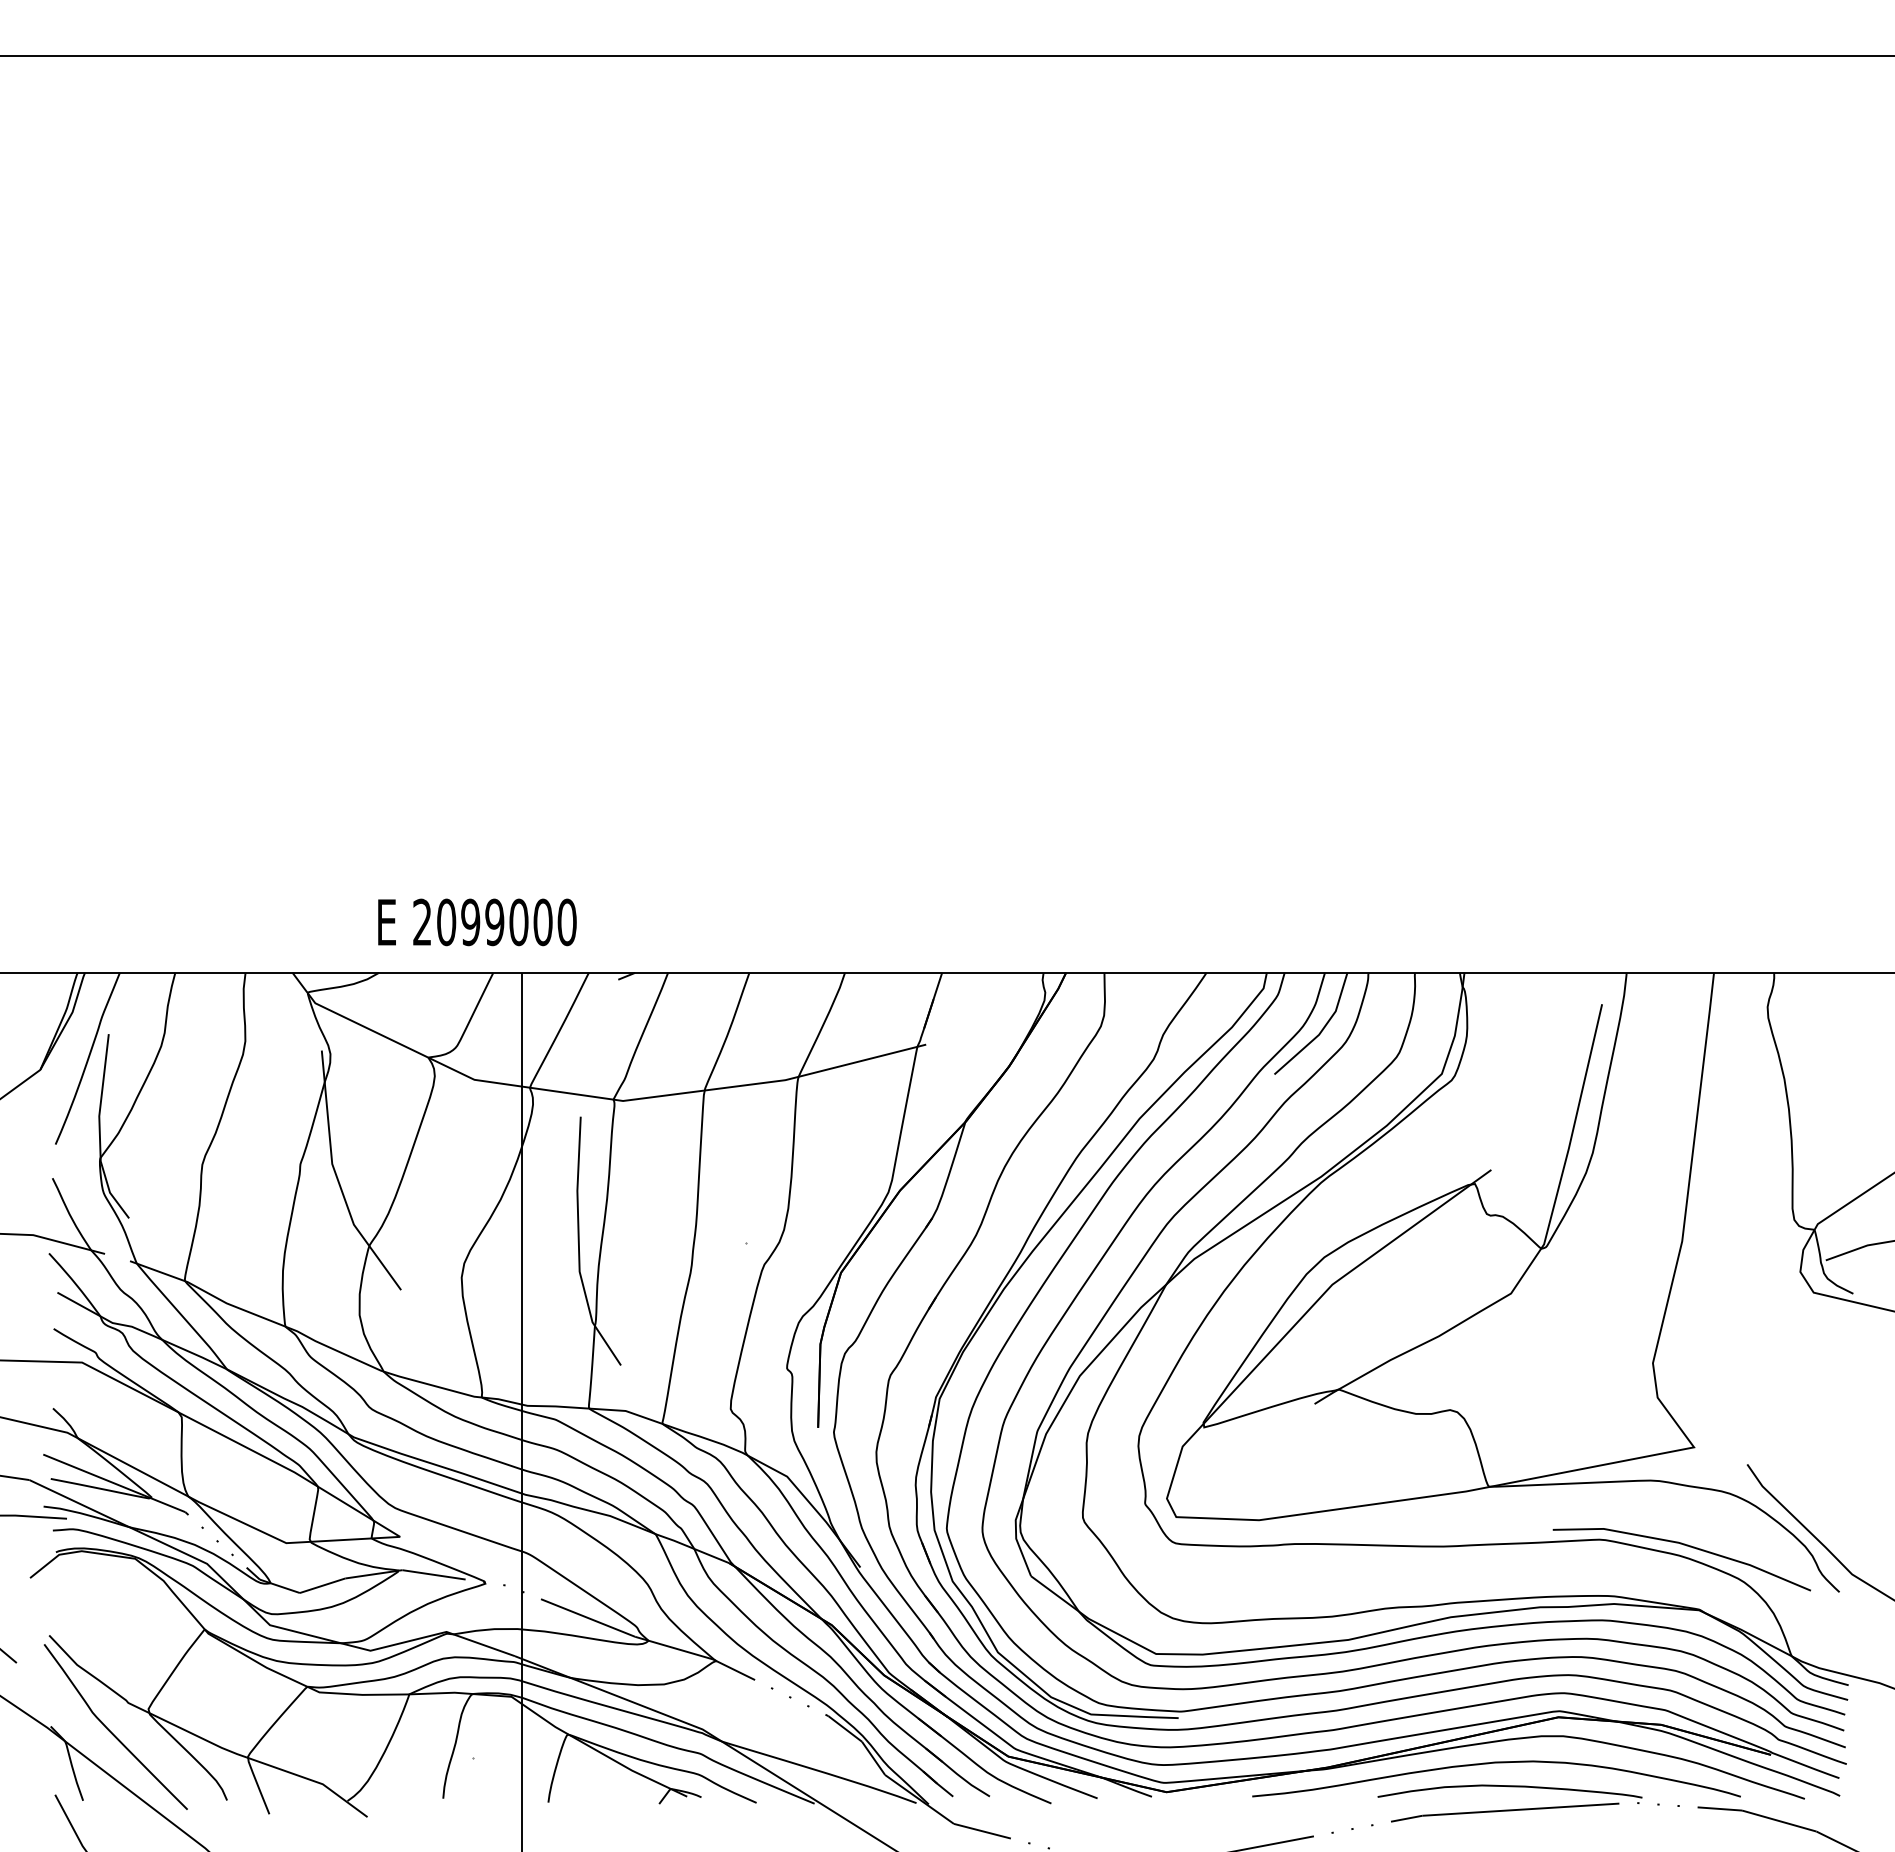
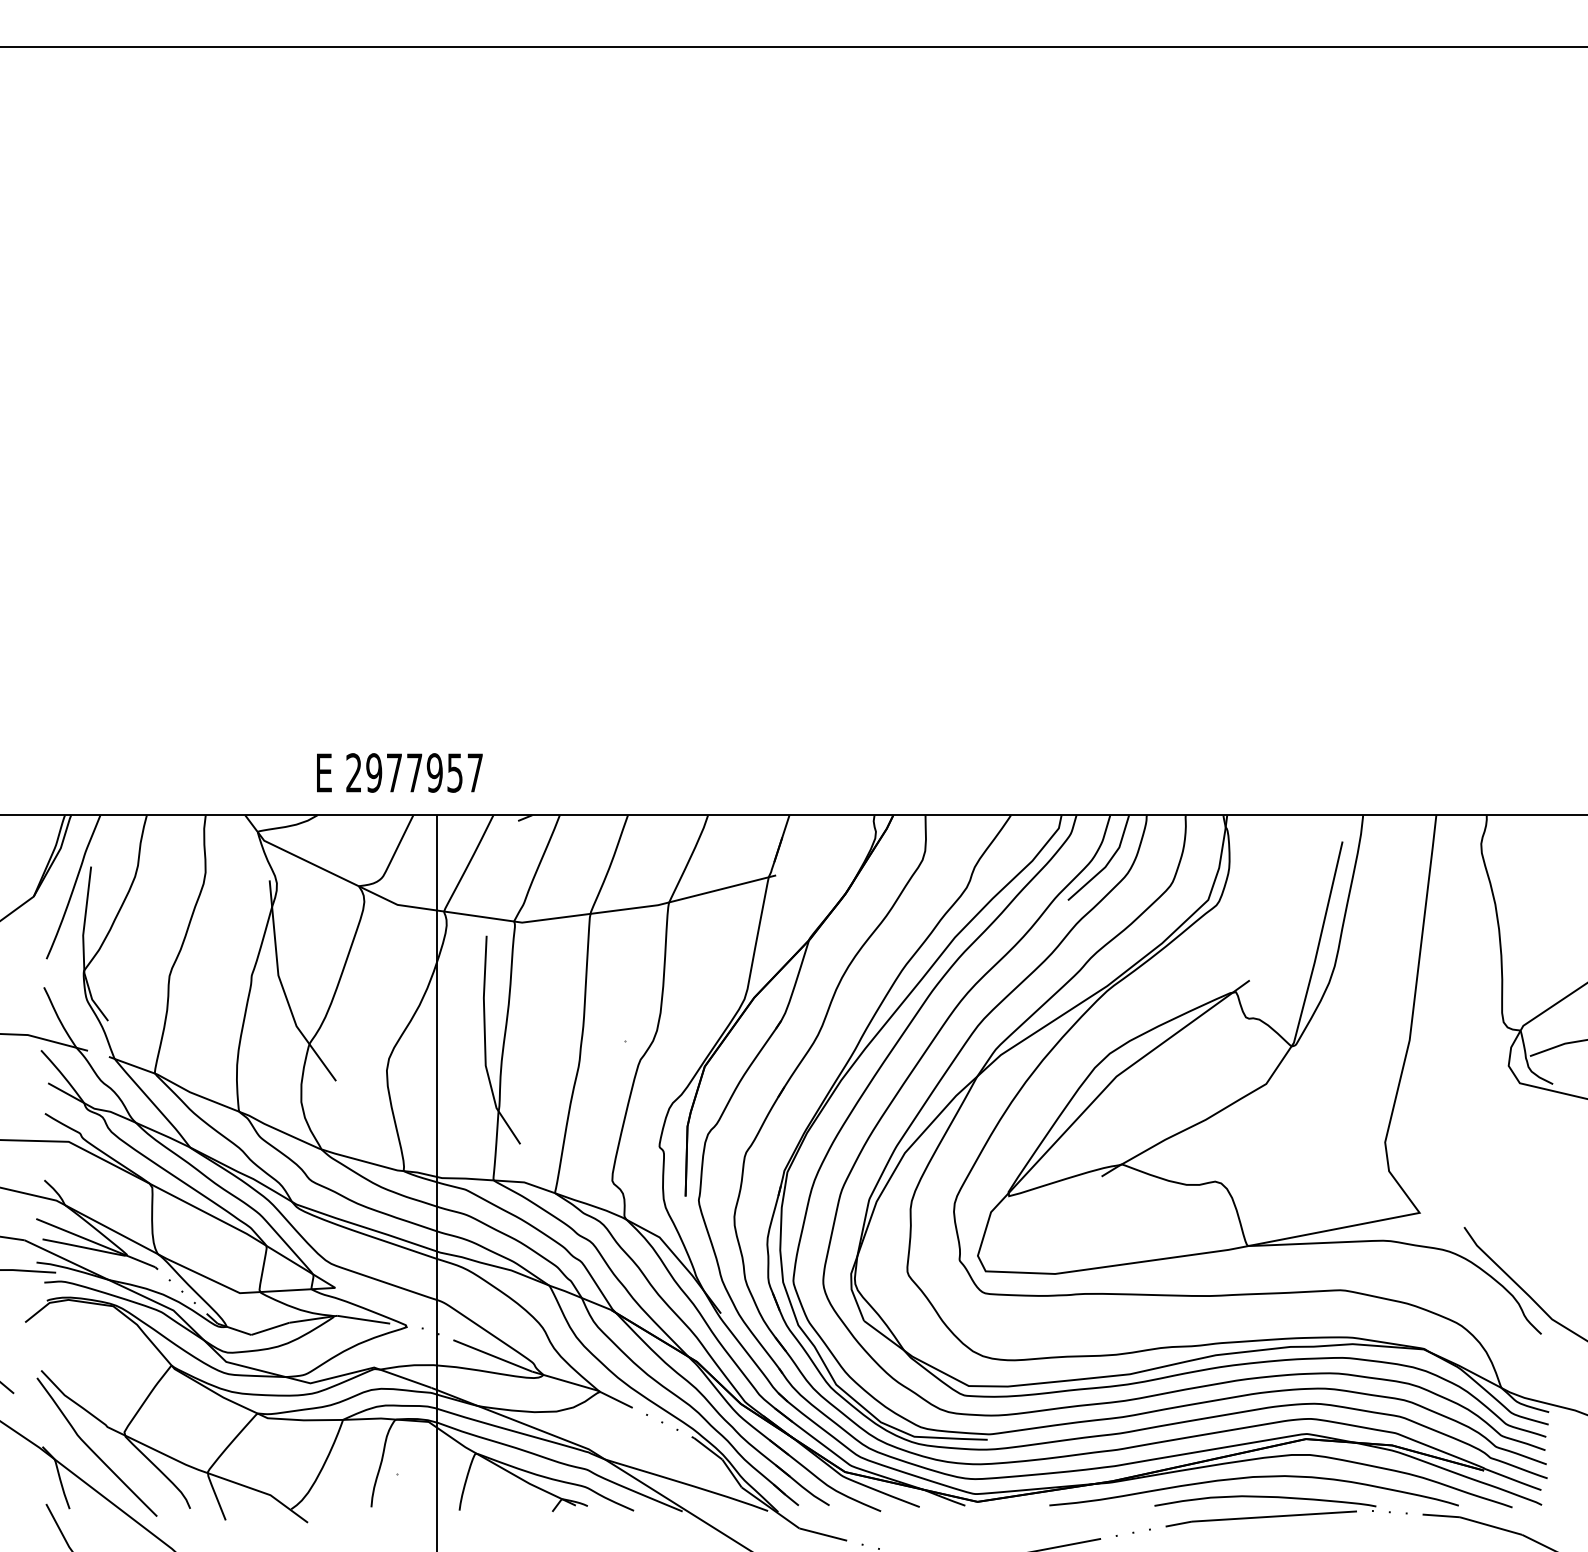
text: (506, 922) -> (424, 773), 2099000 -> 2977957
line: (1686, 1546) -> (1413, 1295), removed

